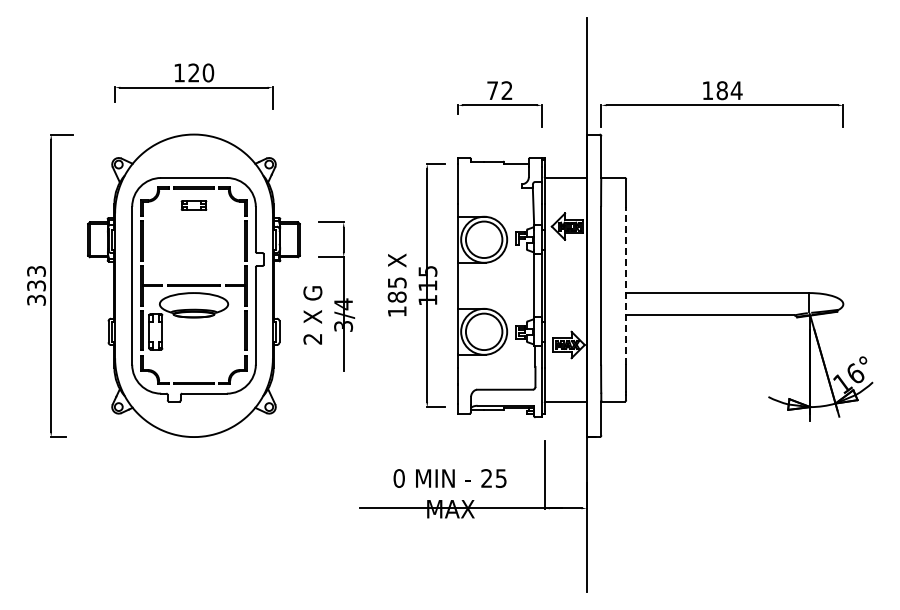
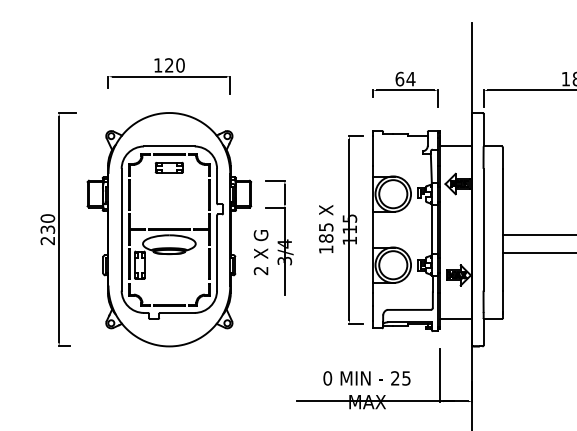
text: (500, 90) -> (405, 78), 72 -> 64
part: (193, 205) -> (168, 167), size x1.43
text: (36, 285) -> (47, 229), 333 -> 230
line: (626, 285) -> (503, 229), dashed -> solid

